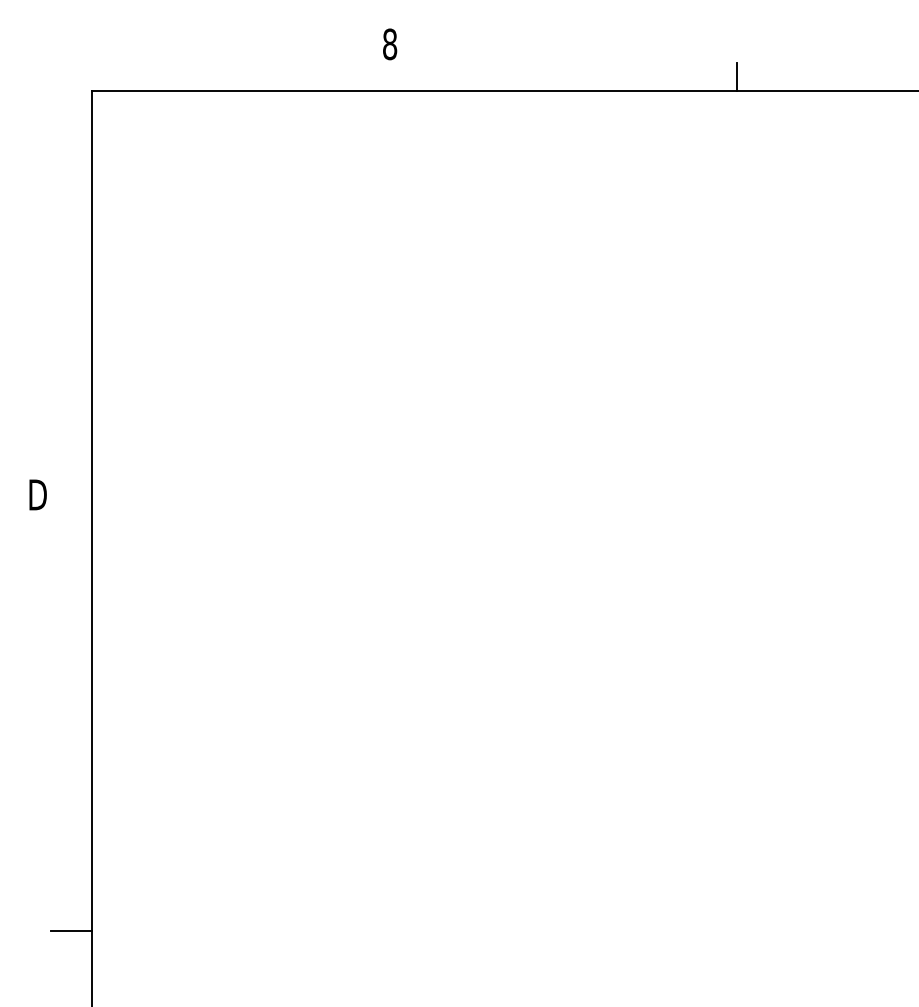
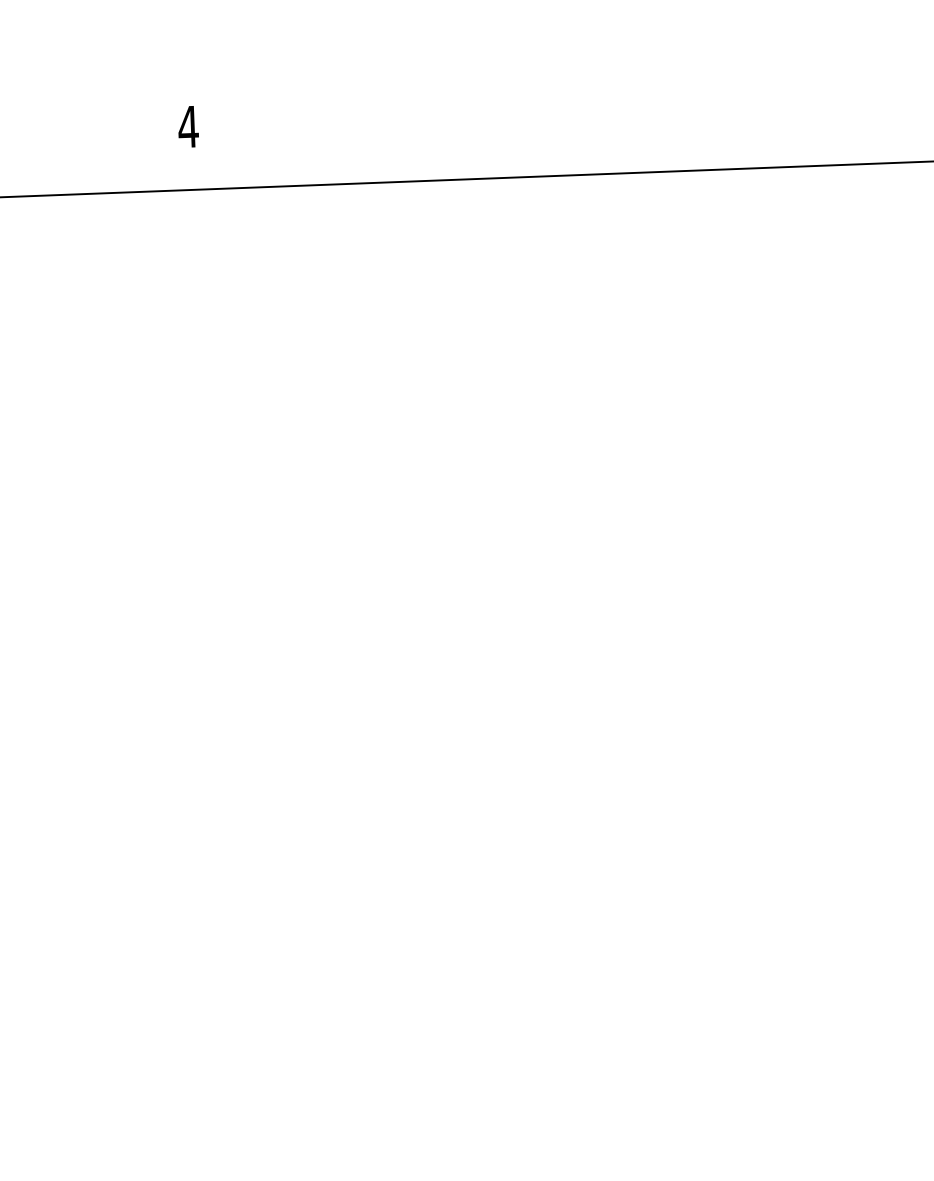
text: (389, 44) -> (187, 127), 8 -> 4
line: (737, 77) -> (659, 153), removed

